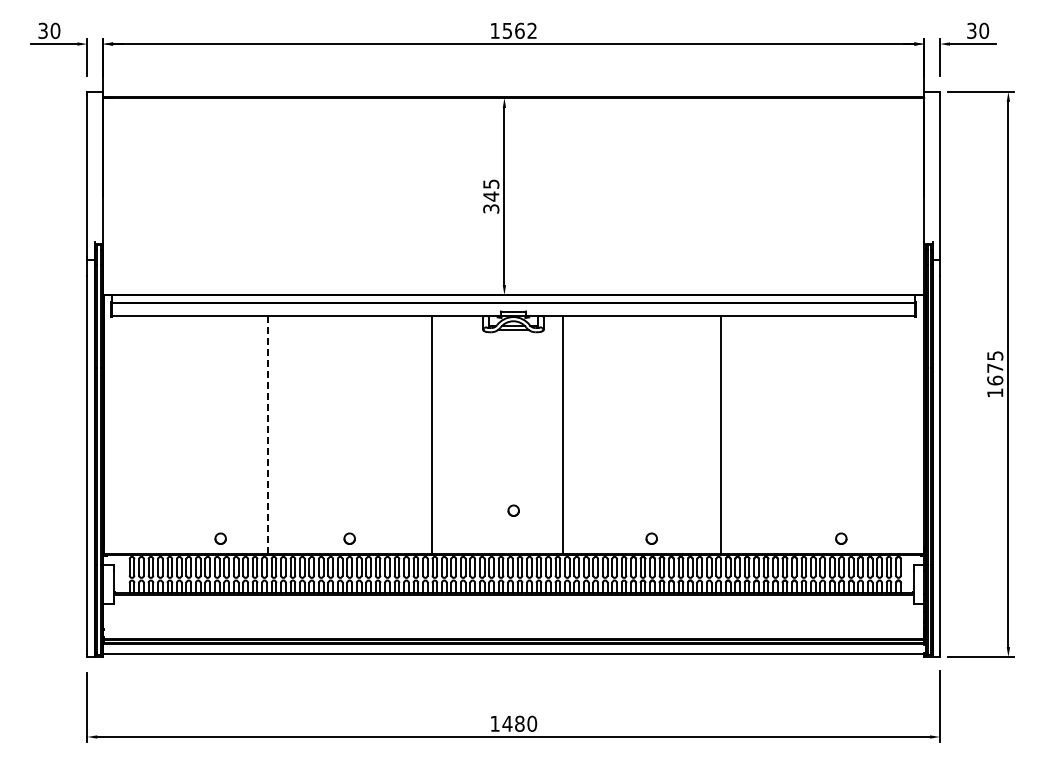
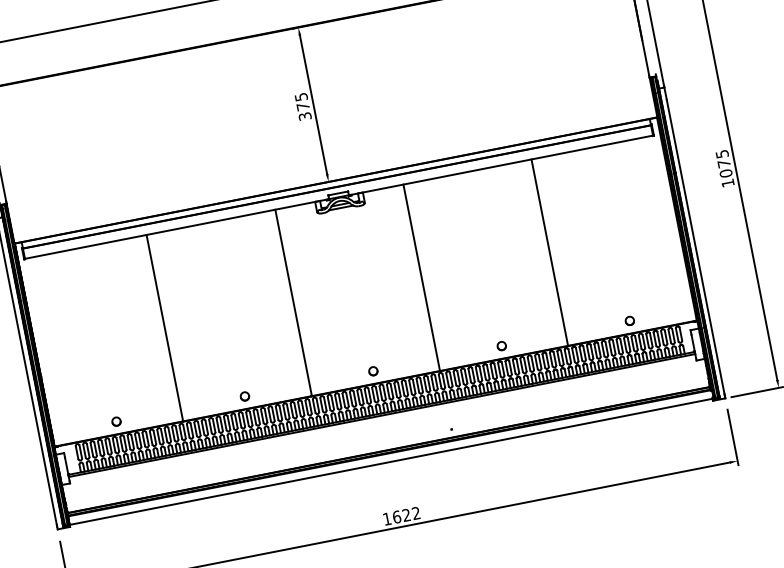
text: (491, 196) -> (303, 106), 345 -> 375
text: (994, 380) -> (725, 173), 1675 -> 1075
line: (267, 435) -> (164, 328), dashed -> solid
line: (562, 435) -> (421, 277), moved
line: (721, 435) -> (549, 252), moved
part: (513, 510) -> (373, 371), moved
part: (220, 538) -> (116, 421), moved
part: (651, 538) -> (501, 345), moved
text: (519, 723) -> (406, 515), 1480 -> 1622

